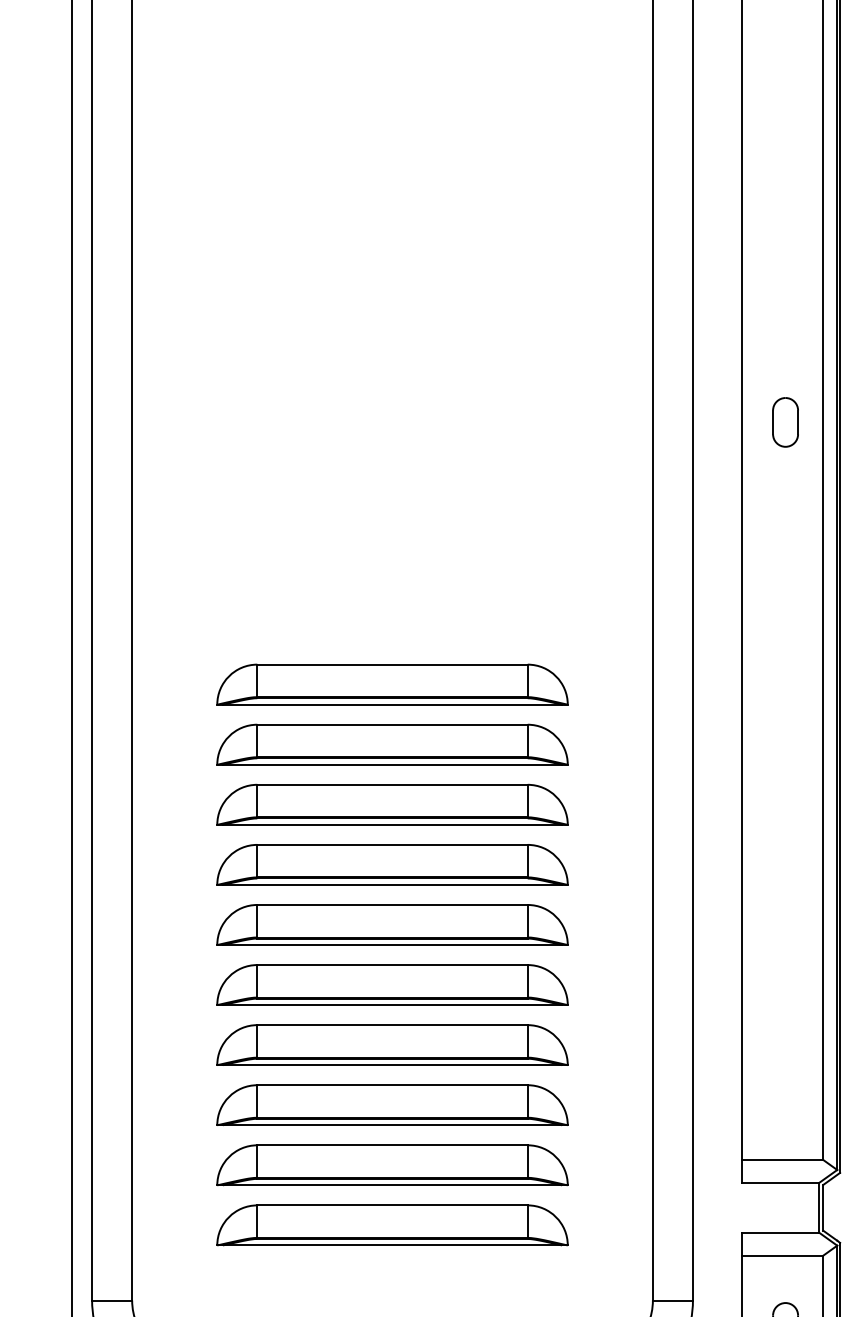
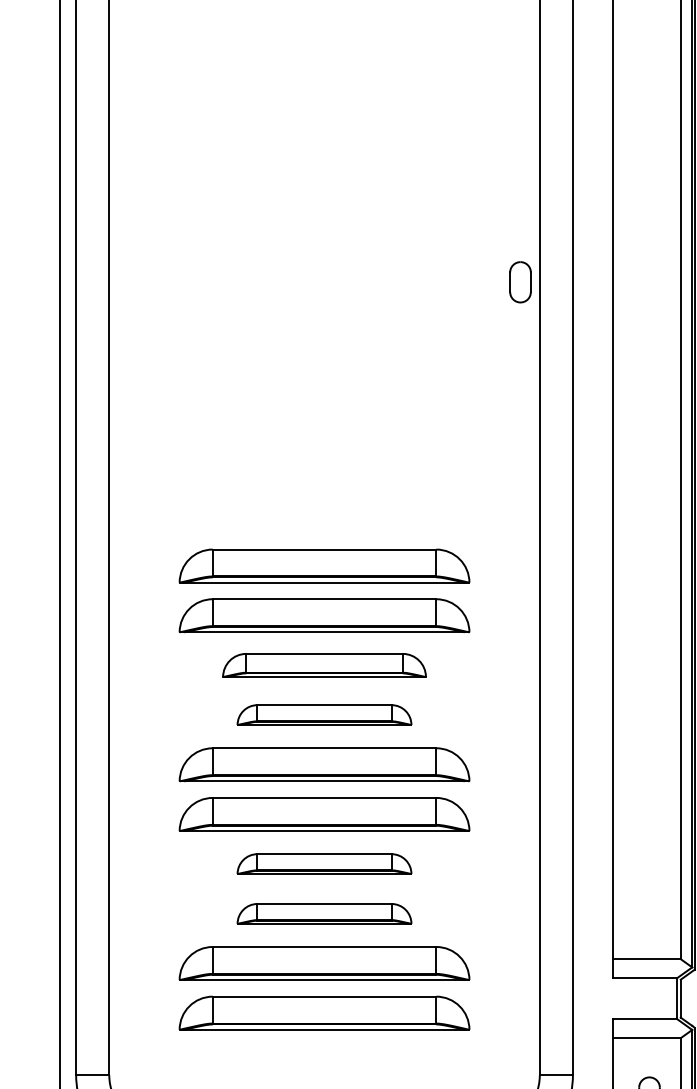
part: (785, 422) -> (520, 282), moved
part: (392, 804) -> (324, 665), size x0.7
part: (392, 864) -> (324, 714), size x0.6
part: (392, 1044) -> (324, 863), size x0.6
part: (392, 1104) -> (324, 913), size x0.6

